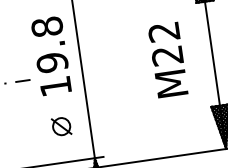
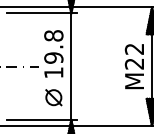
text: (166, 60) -> (133, 66), moved
part: (60, 126) -> (53, 97), size x1.43

